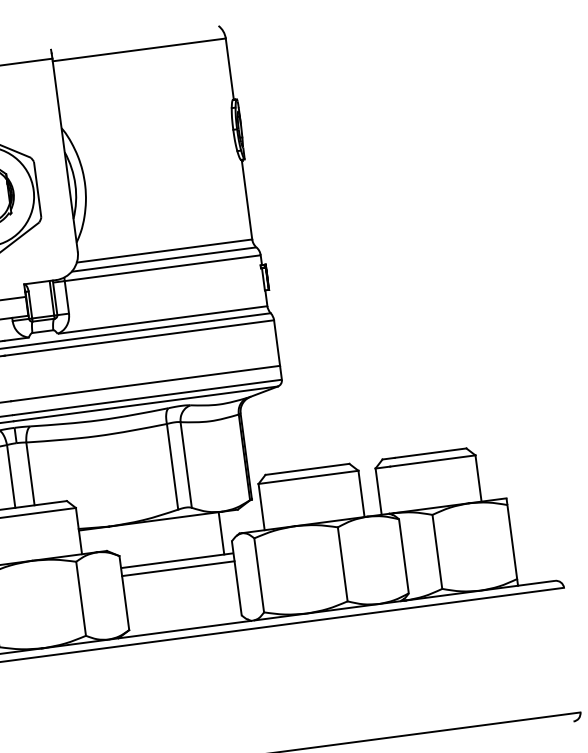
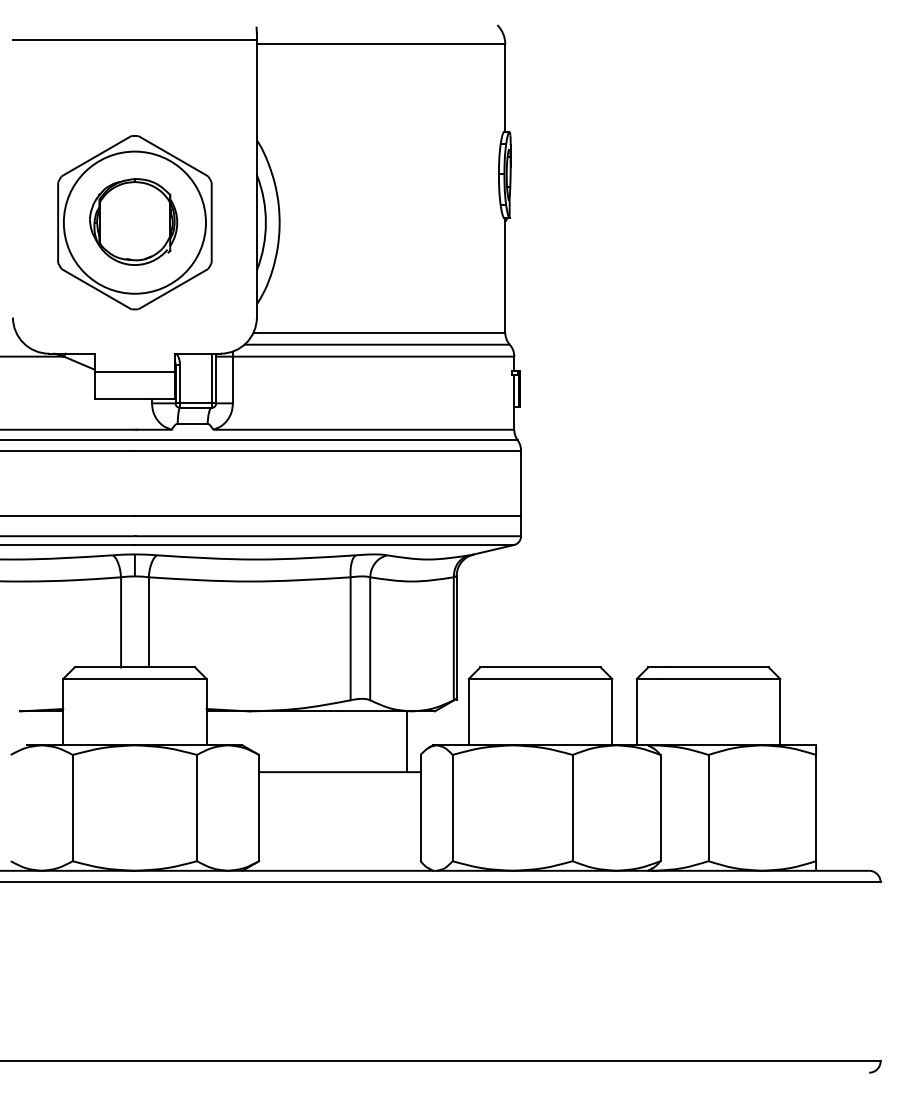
line: (178, 568) -> (339, 783), removed

